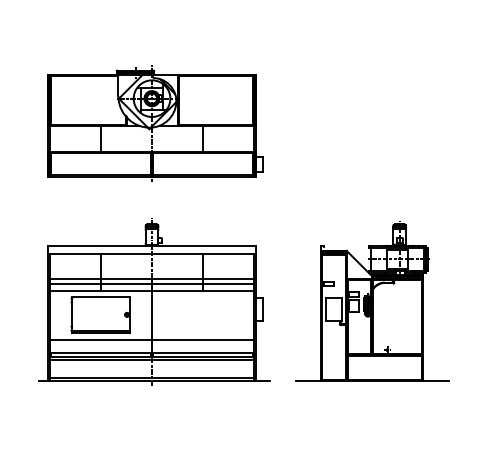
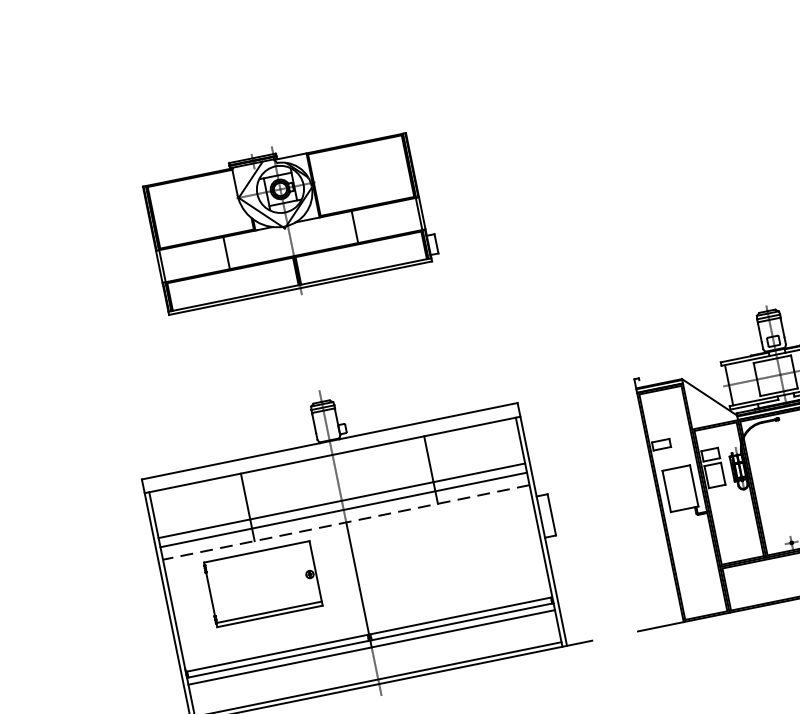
part: (155, 123) -> (291, 219), size x0.7
line: (152, 291) -> (347, 523), solid -> dashed
line: (151, 340) -> (363, 611), removed

